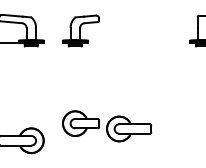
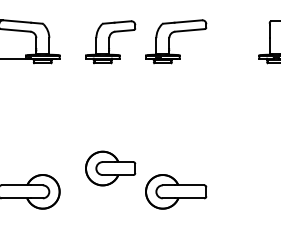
part: (124, 30) -> (169, 41), added
part: (129, 128) -> (176, 191), moved

